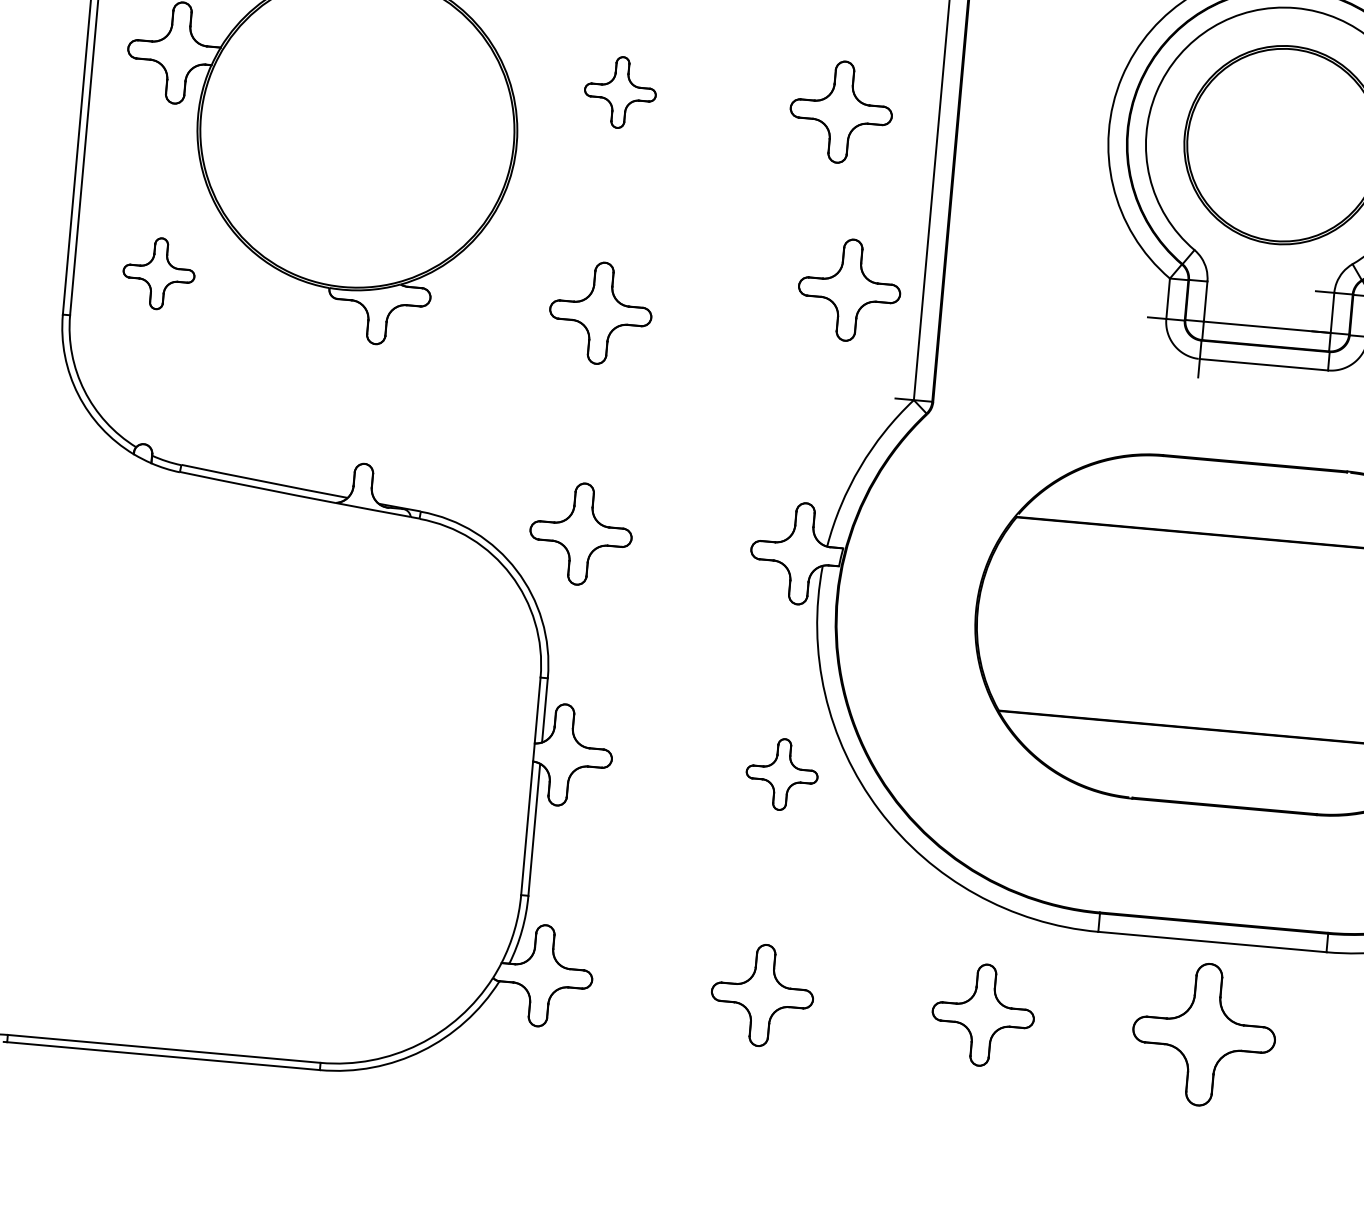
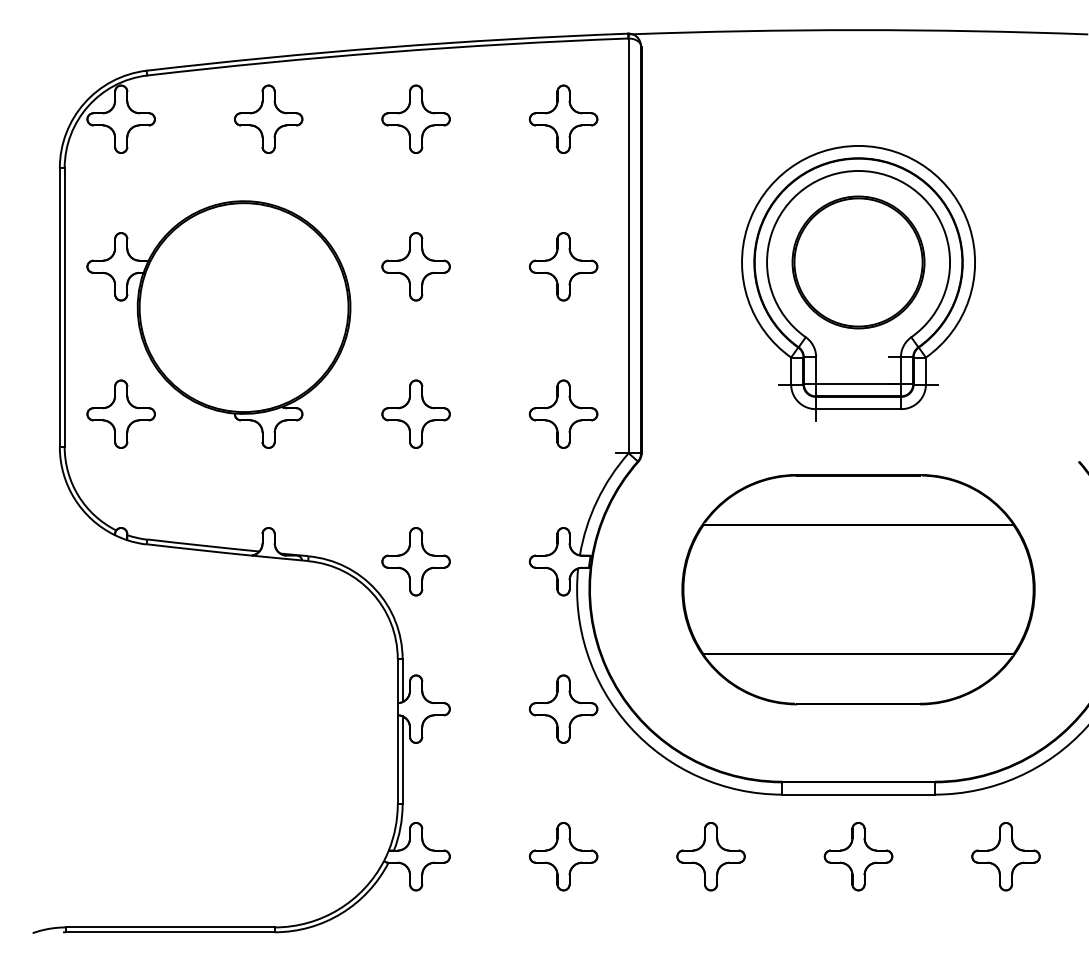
part: (619, 91) -> (415, 266), size x1.43
part: (158, 272) -> (120, 413), size x1.43
part: (849, 289) -> (563, 413), moved
part: (782, 773) -> (563, 708), size x1.43
part: (1204, 1034) -> (858, 856), size x0.71

